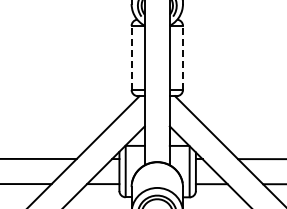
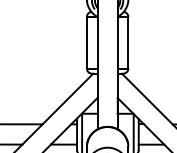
line: (131, 57) -> (86, 42), dashed -> solid
line: (183, 57) -> (128, 42), dashed -> solid

